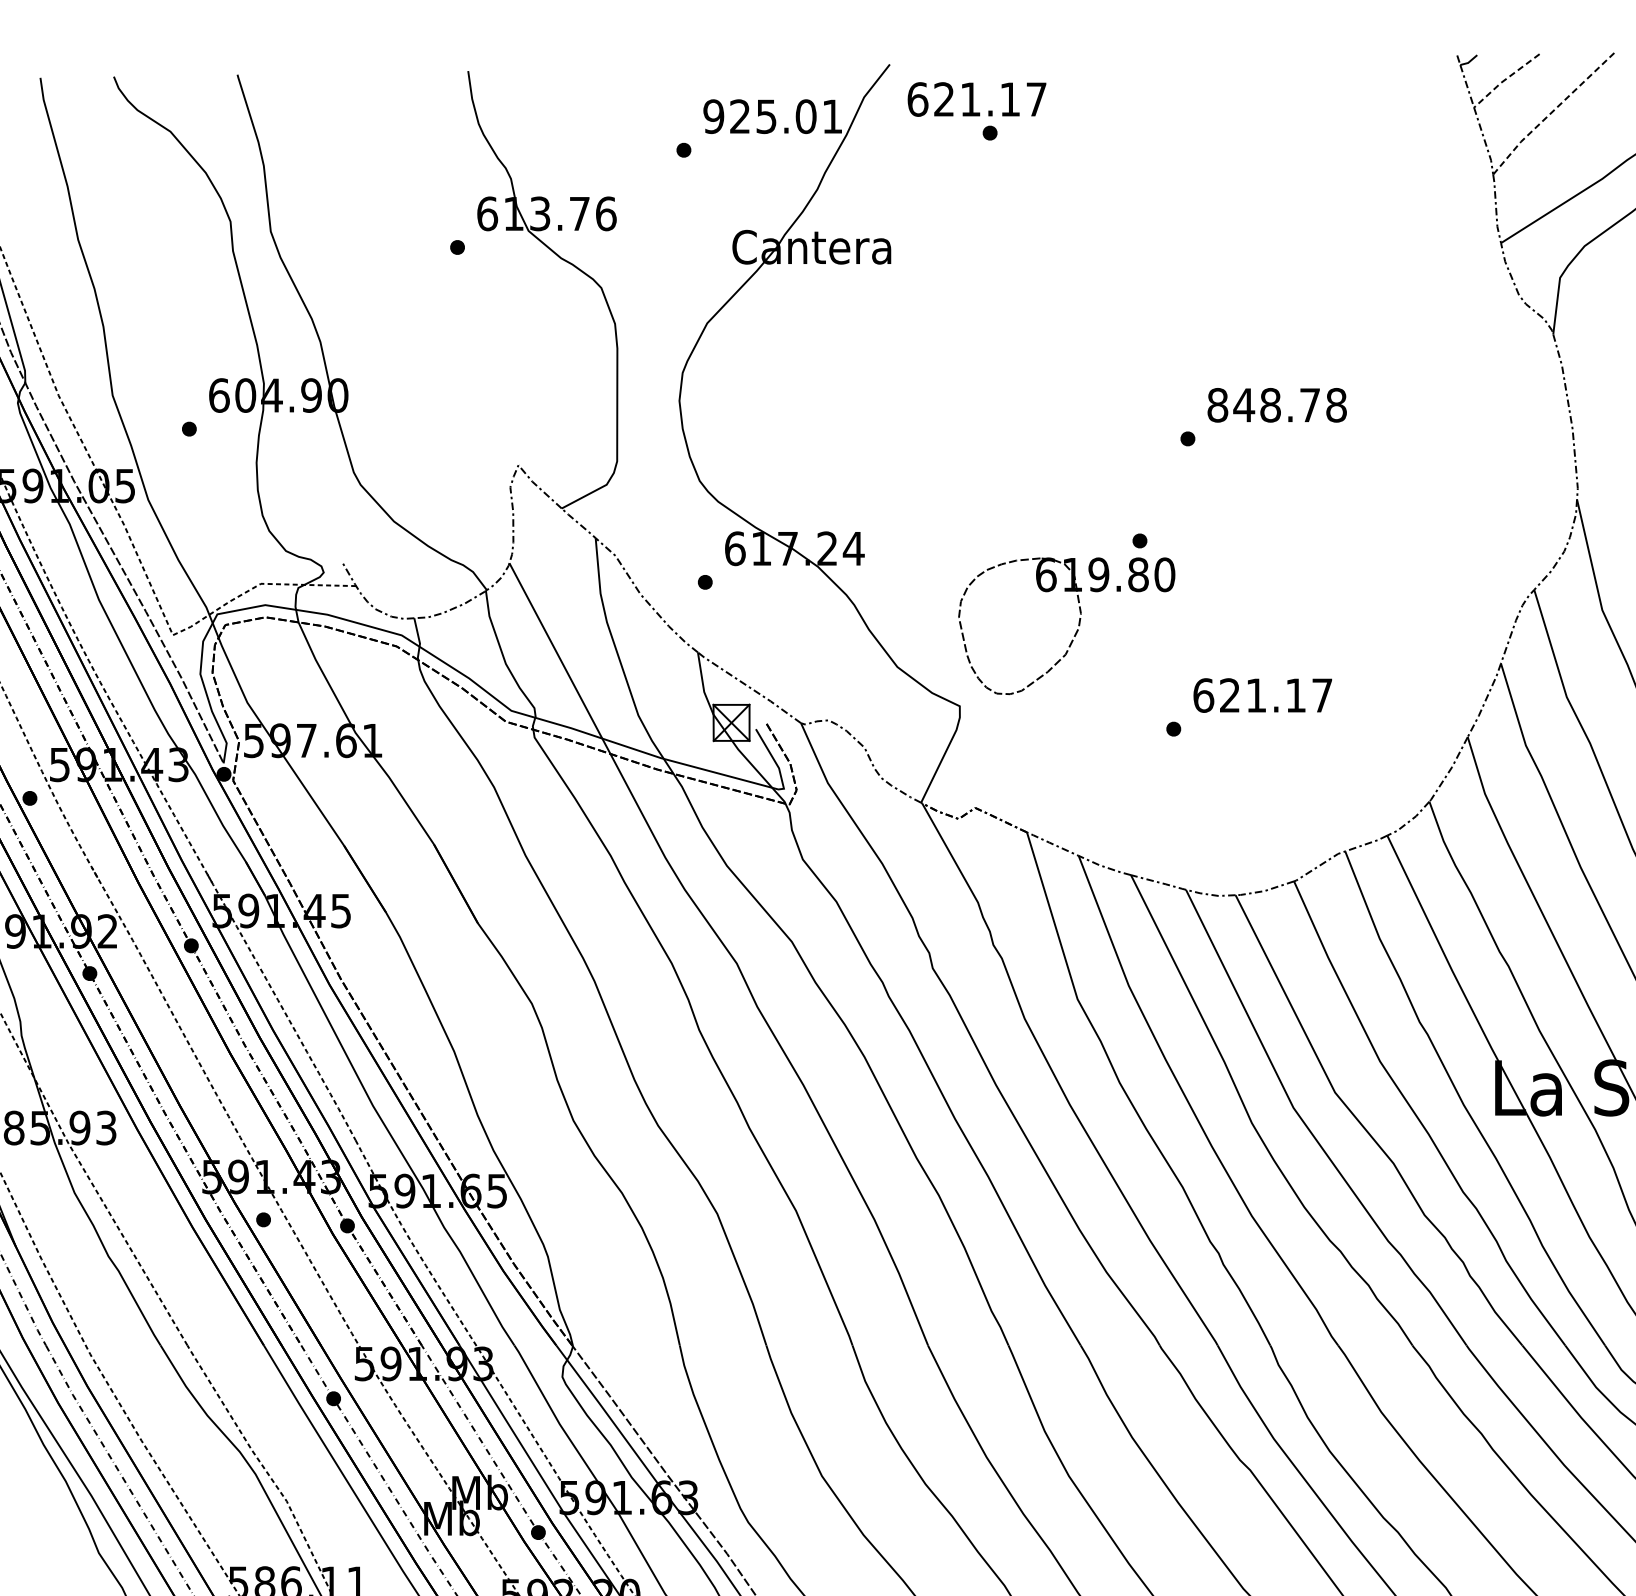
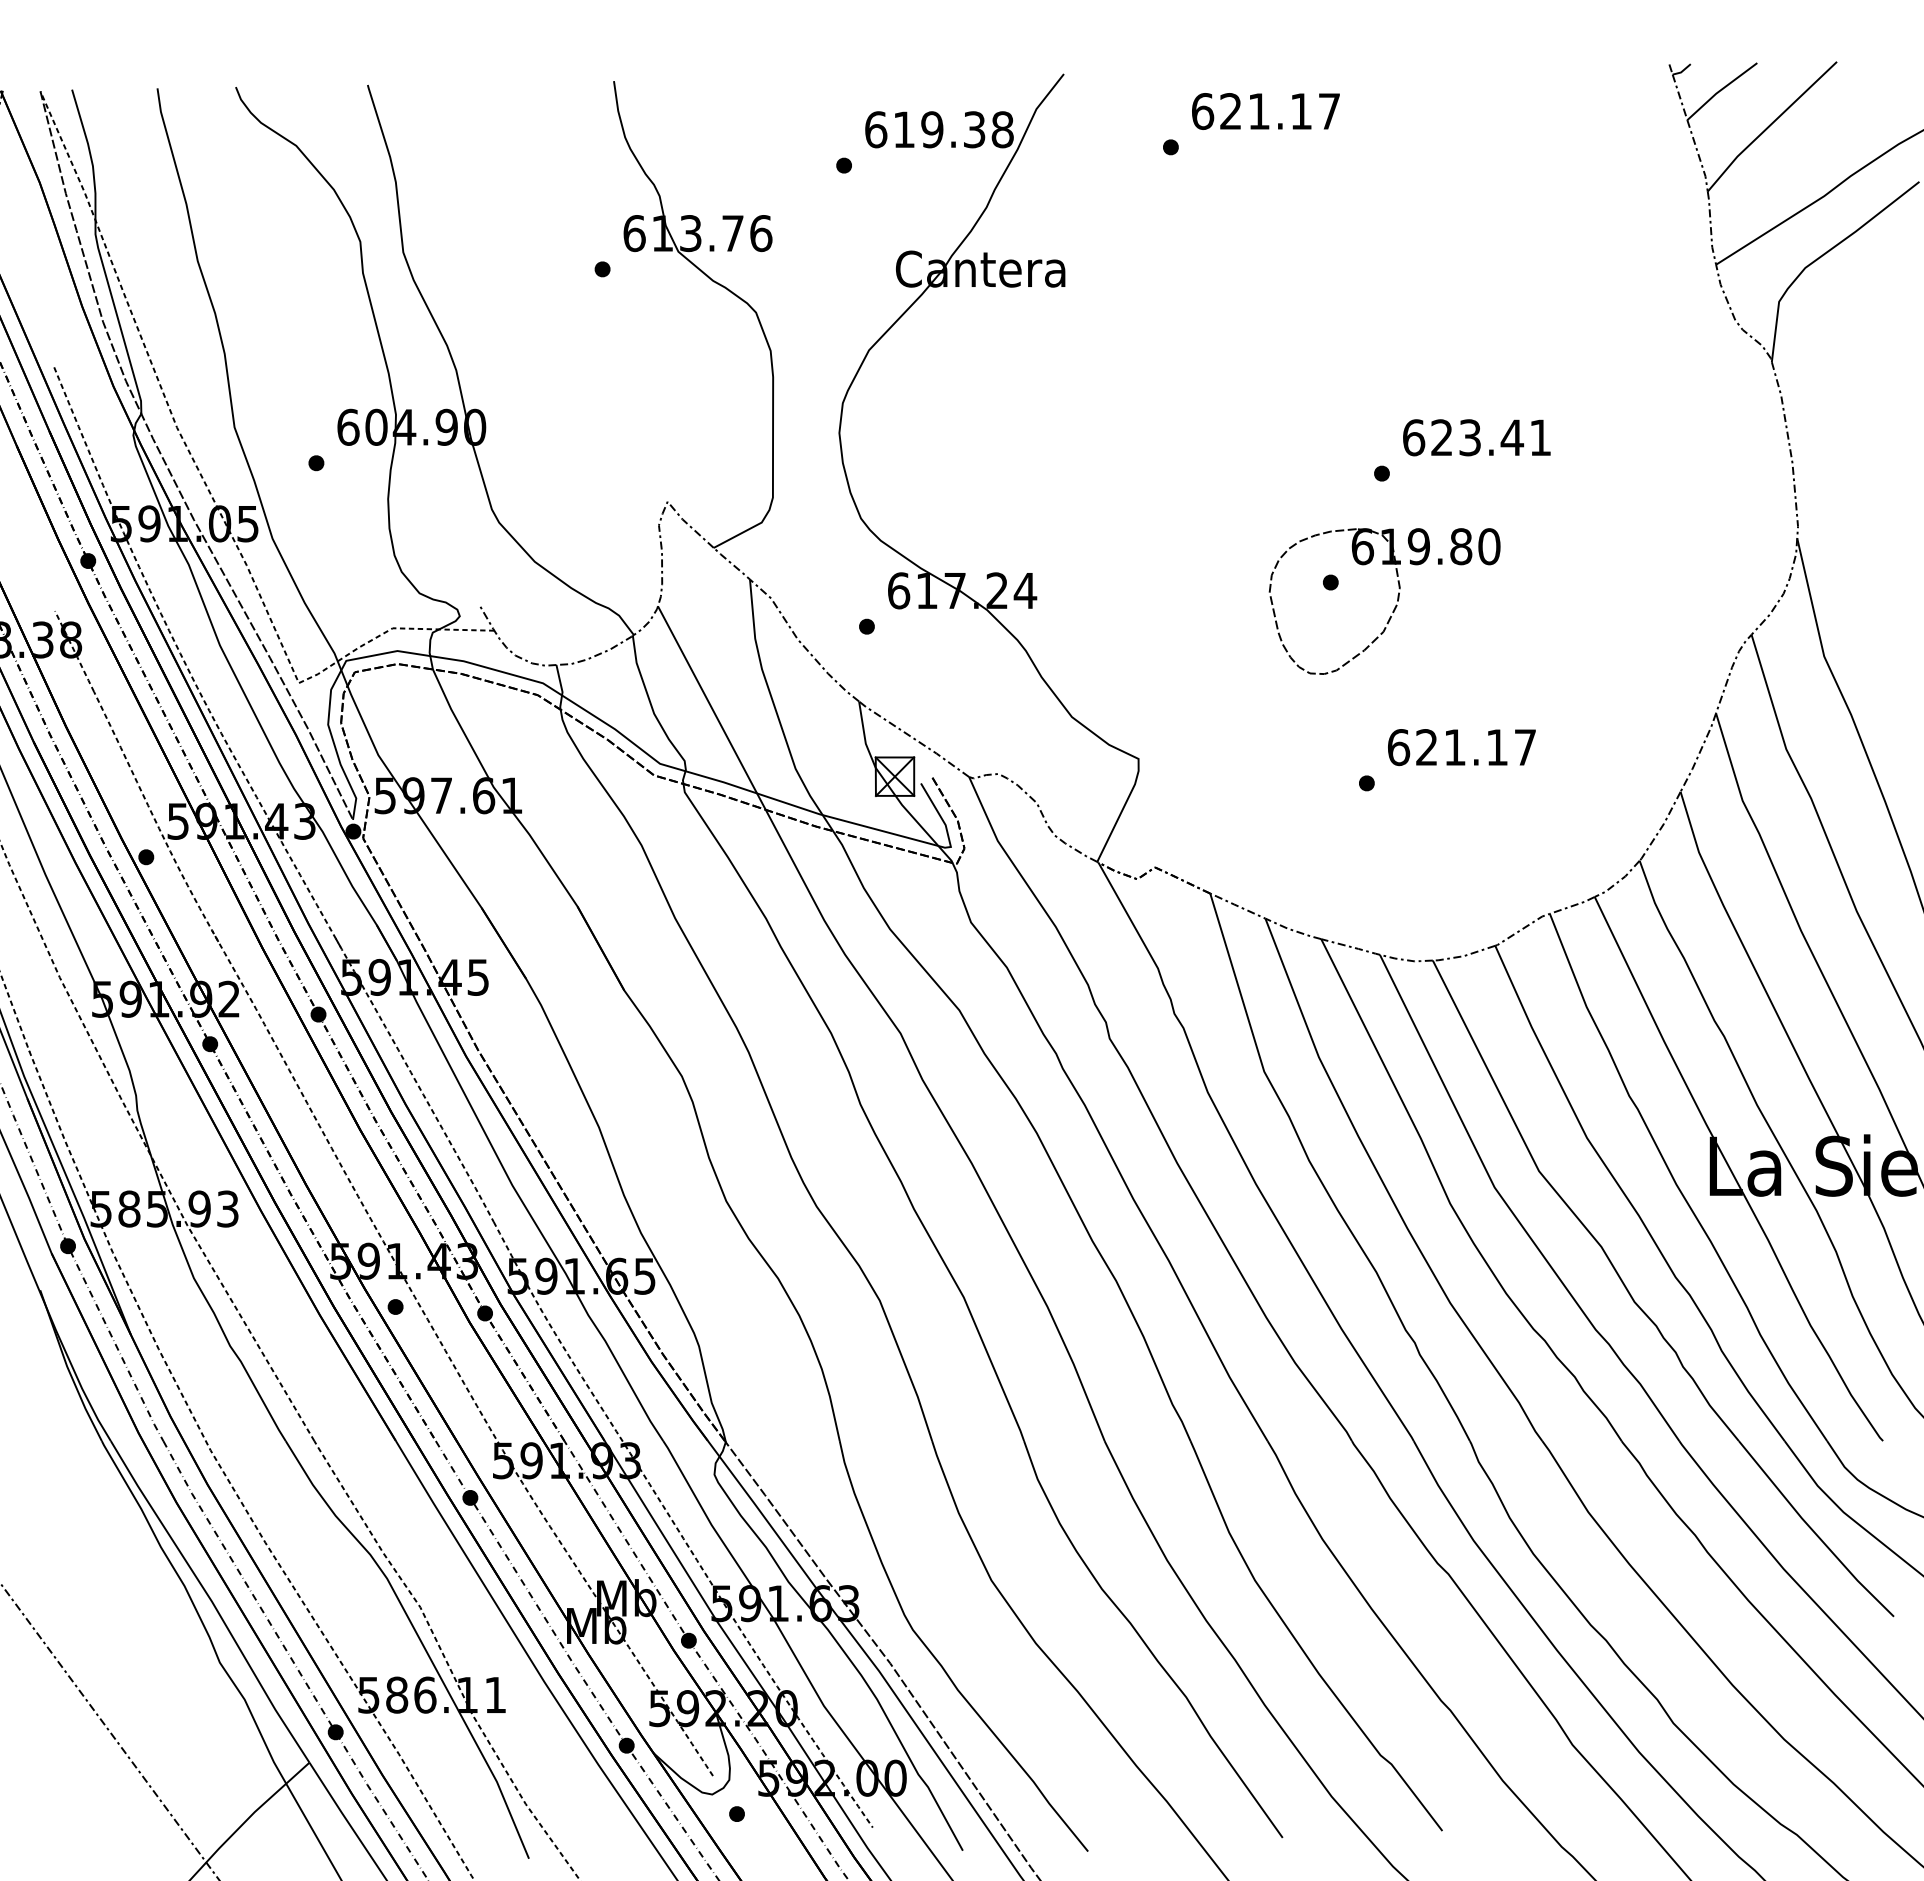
line: (1505, 79) -> (1720, 90), dashed -> solid
text: (976, 99) -> (1265, 111), moved
line: (1551, 112) -> (1769, 125), dashed -> solid
text: (773, 116) -> (939, 129), 925.01 -> 619.38
text: (1277, 405) -> (1477, 437), 848.78 -> 623.41
part: (1075, 631) -> (1394, 607), moved

